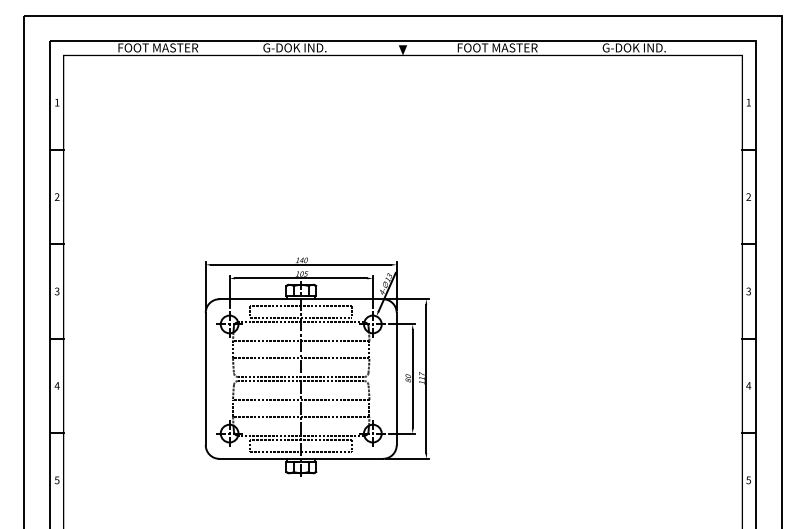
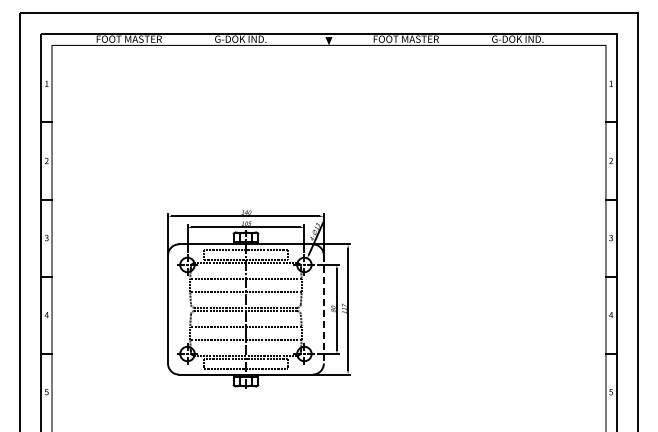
line: (396, 379) -> (323, 309), solid -> dashed

